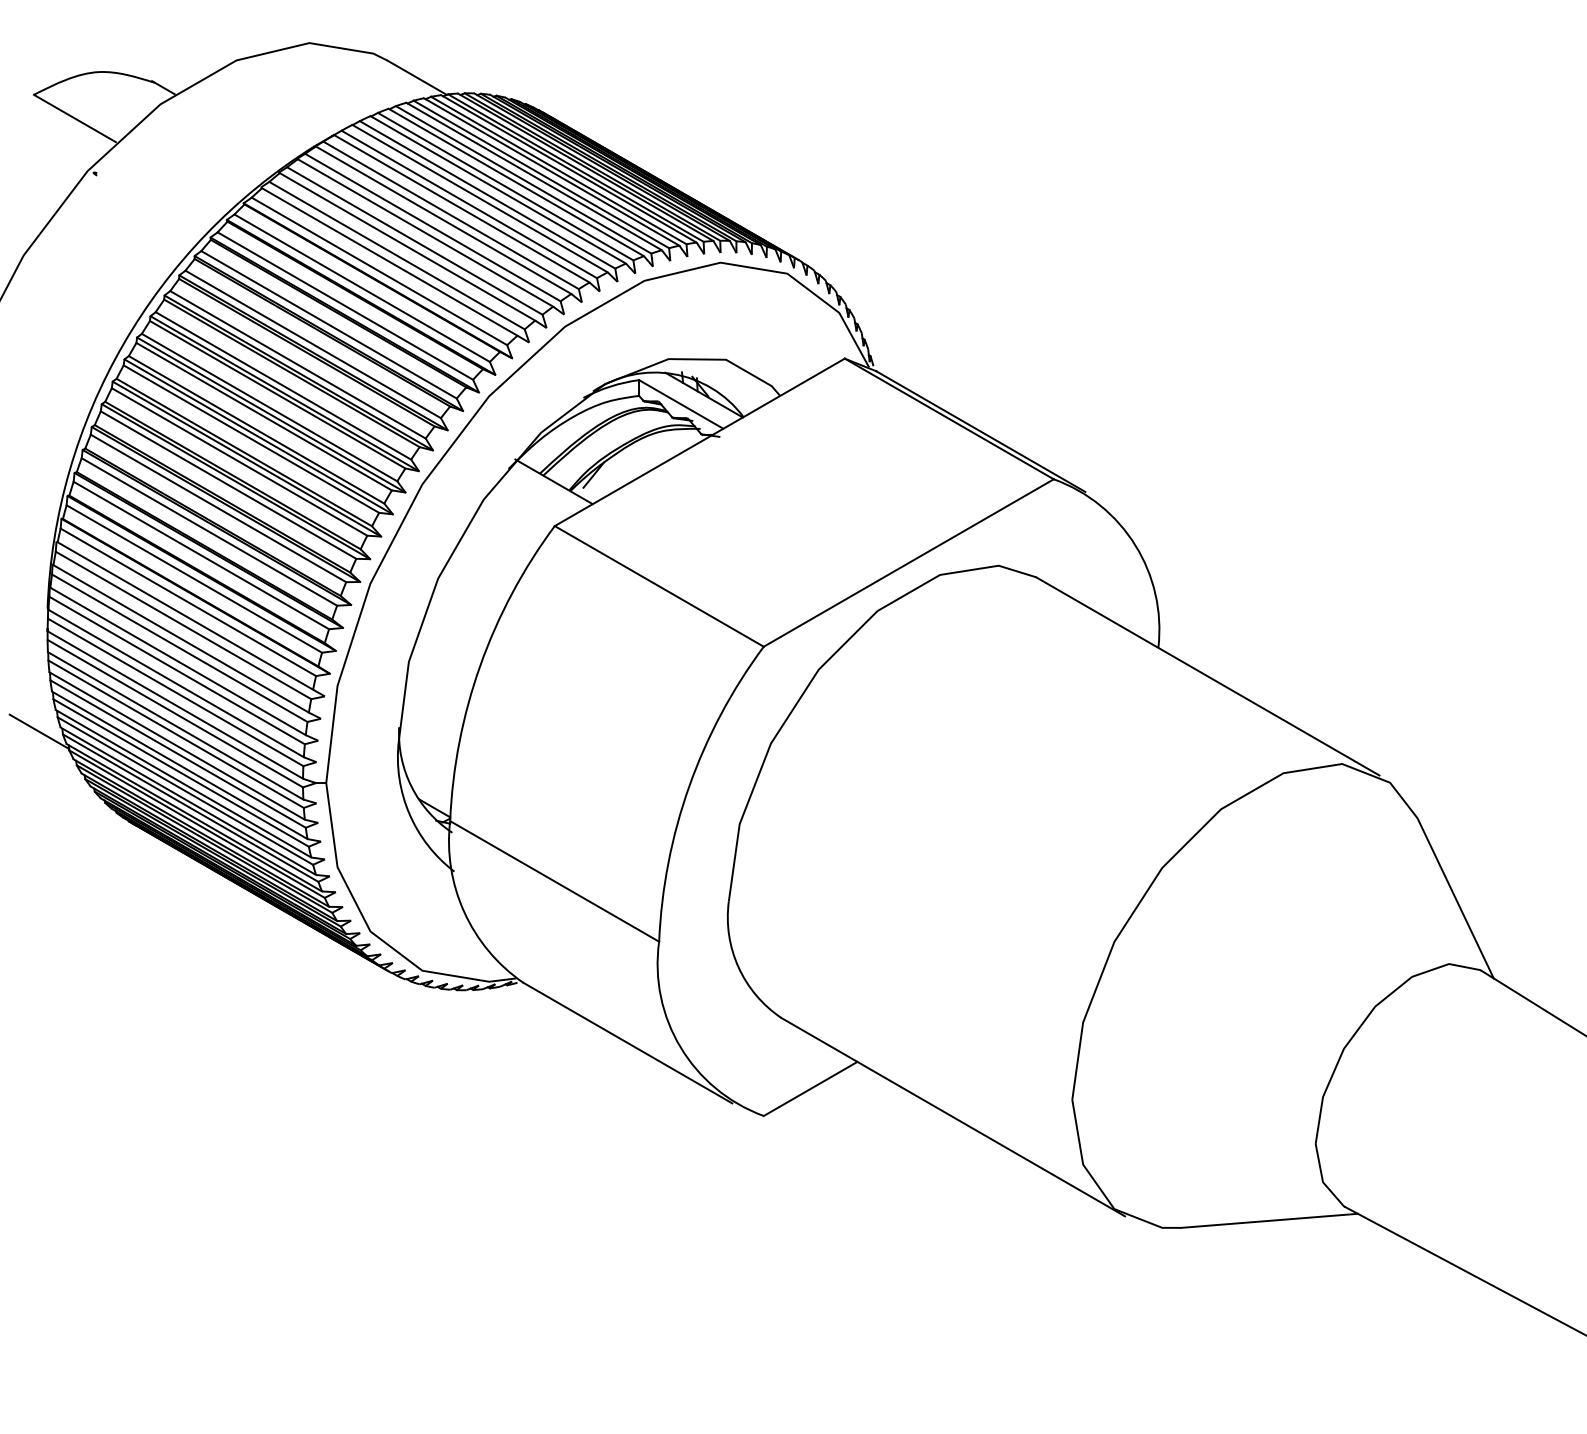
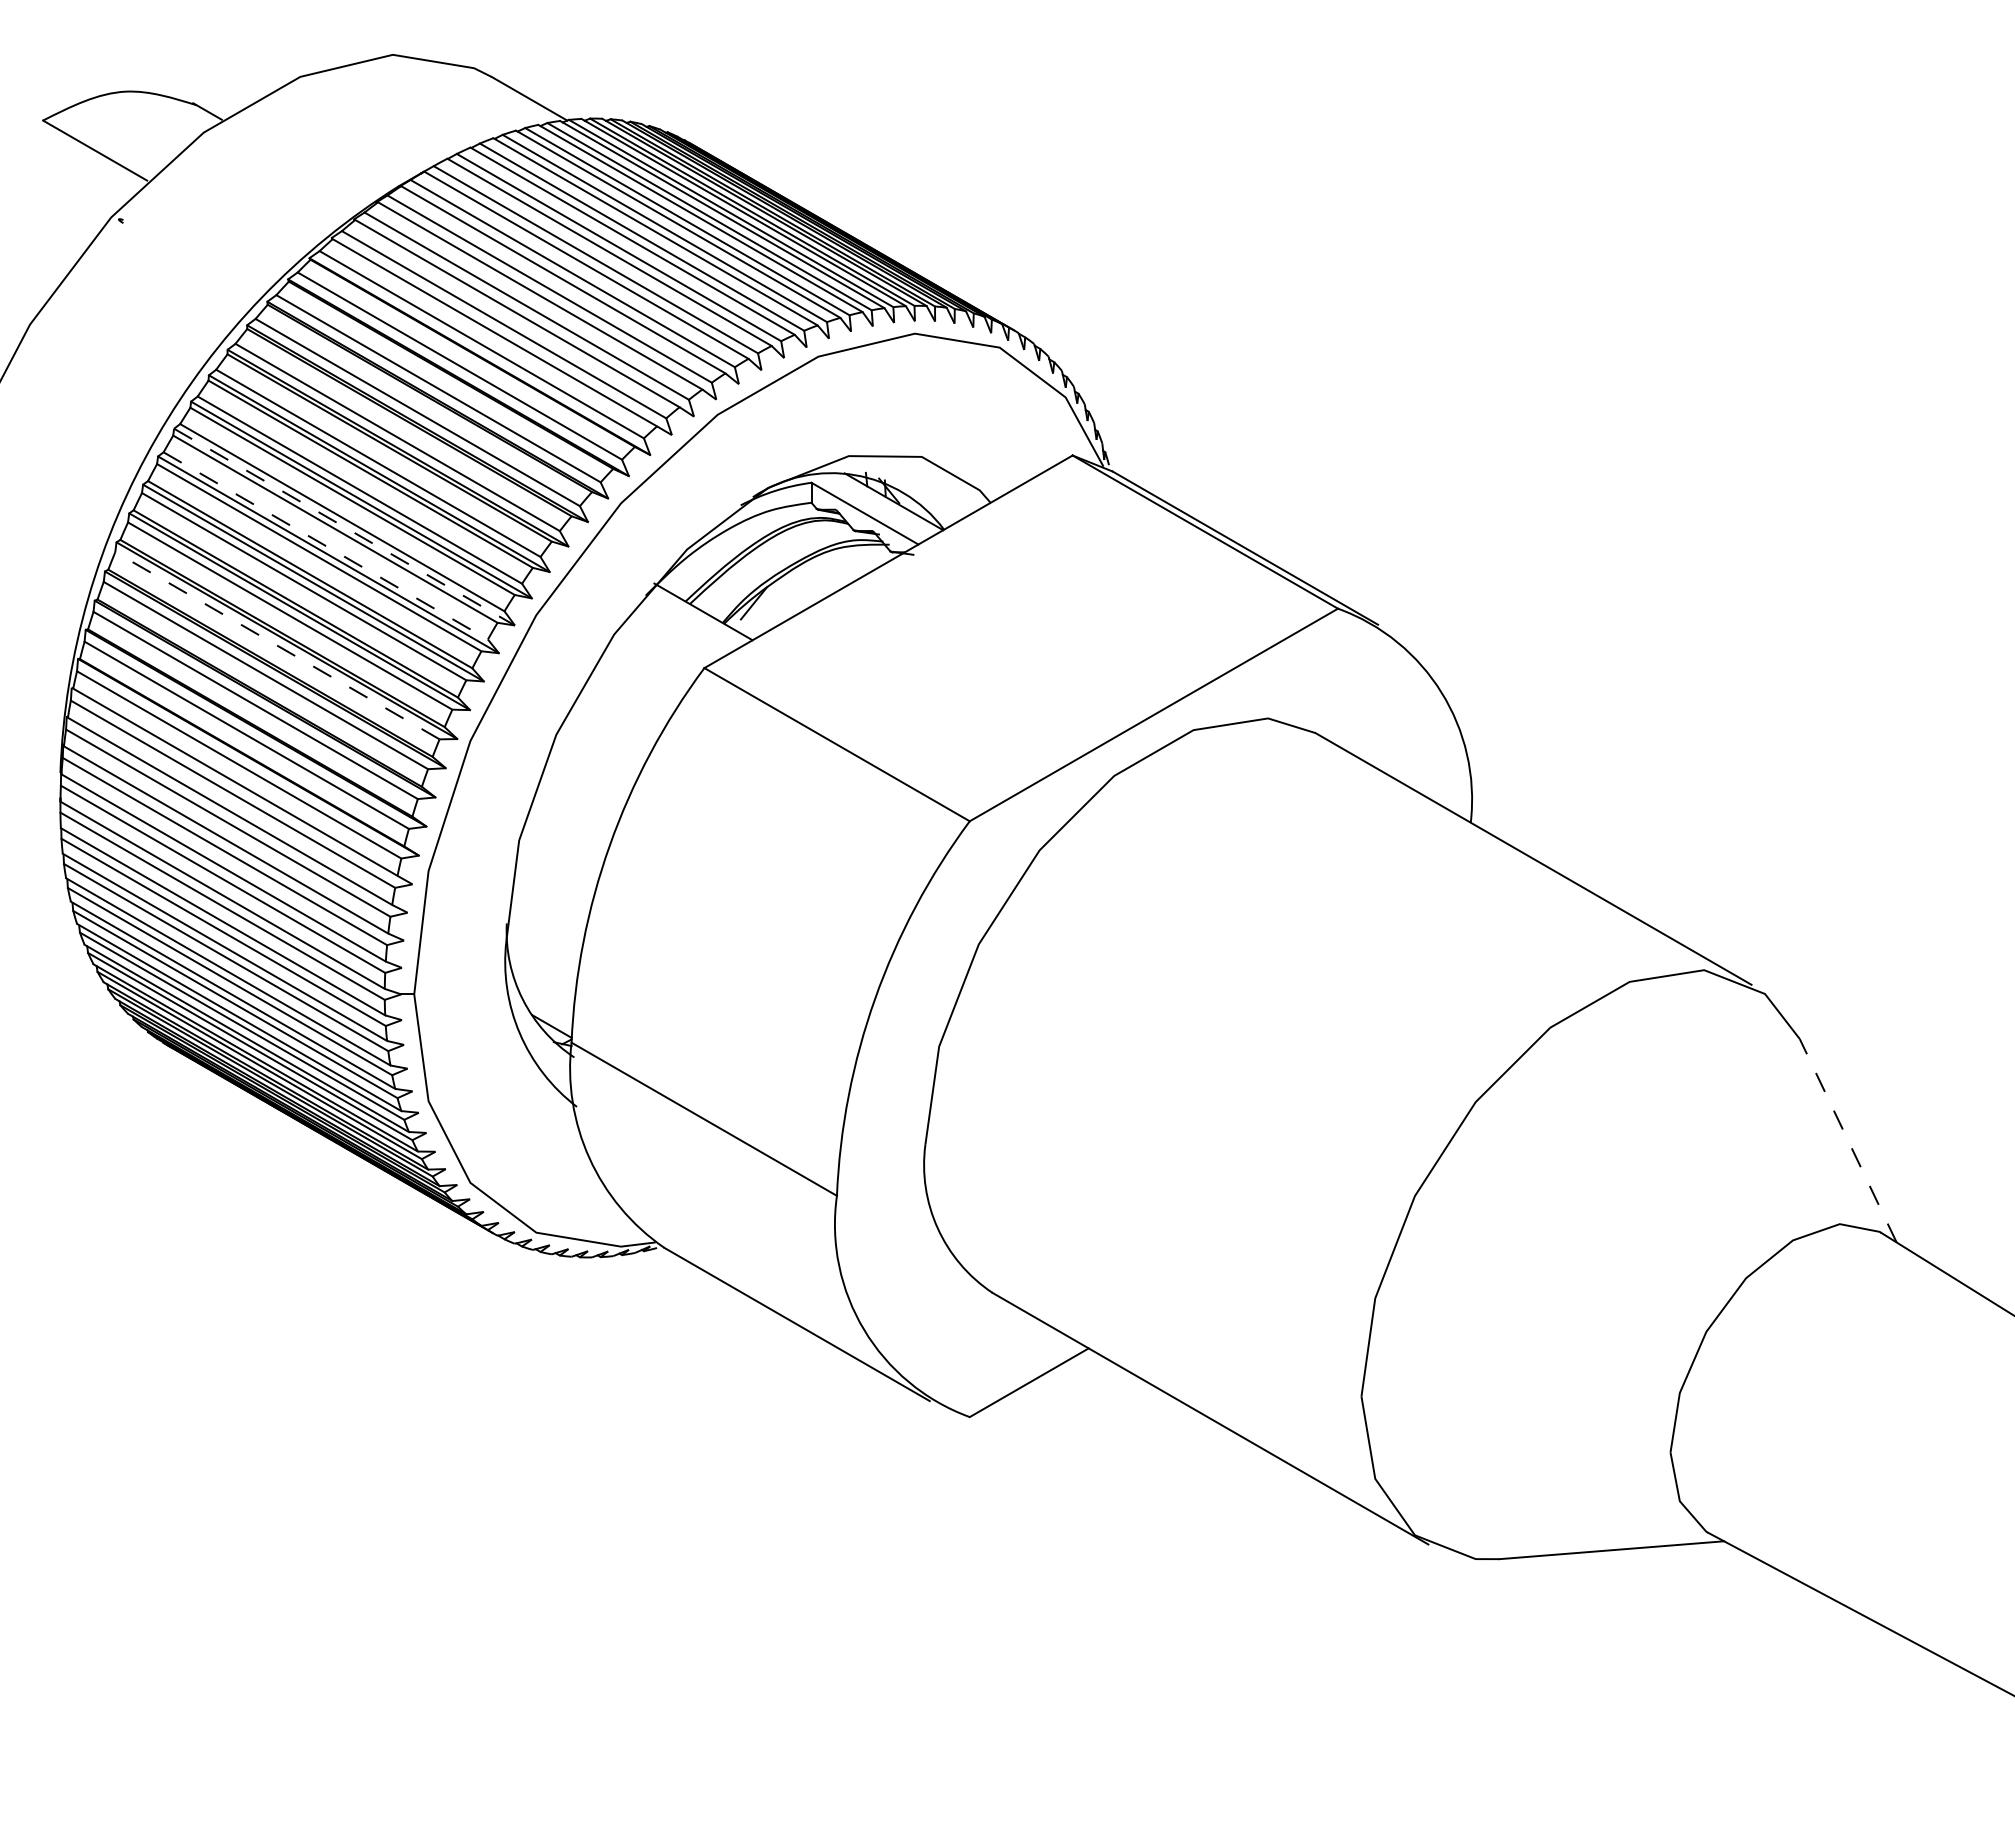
line: (271, 415) -> (344, 527), solid -> dashed
line: (257, 430) -> (326, 546), solid -> dashed
line: (218, 508) -> (277, 645), solid -> dashed
line: (38, 731) -> (49, 929), removed
line: (1455, 898) -> (1848, 1140), solid -> dashed

